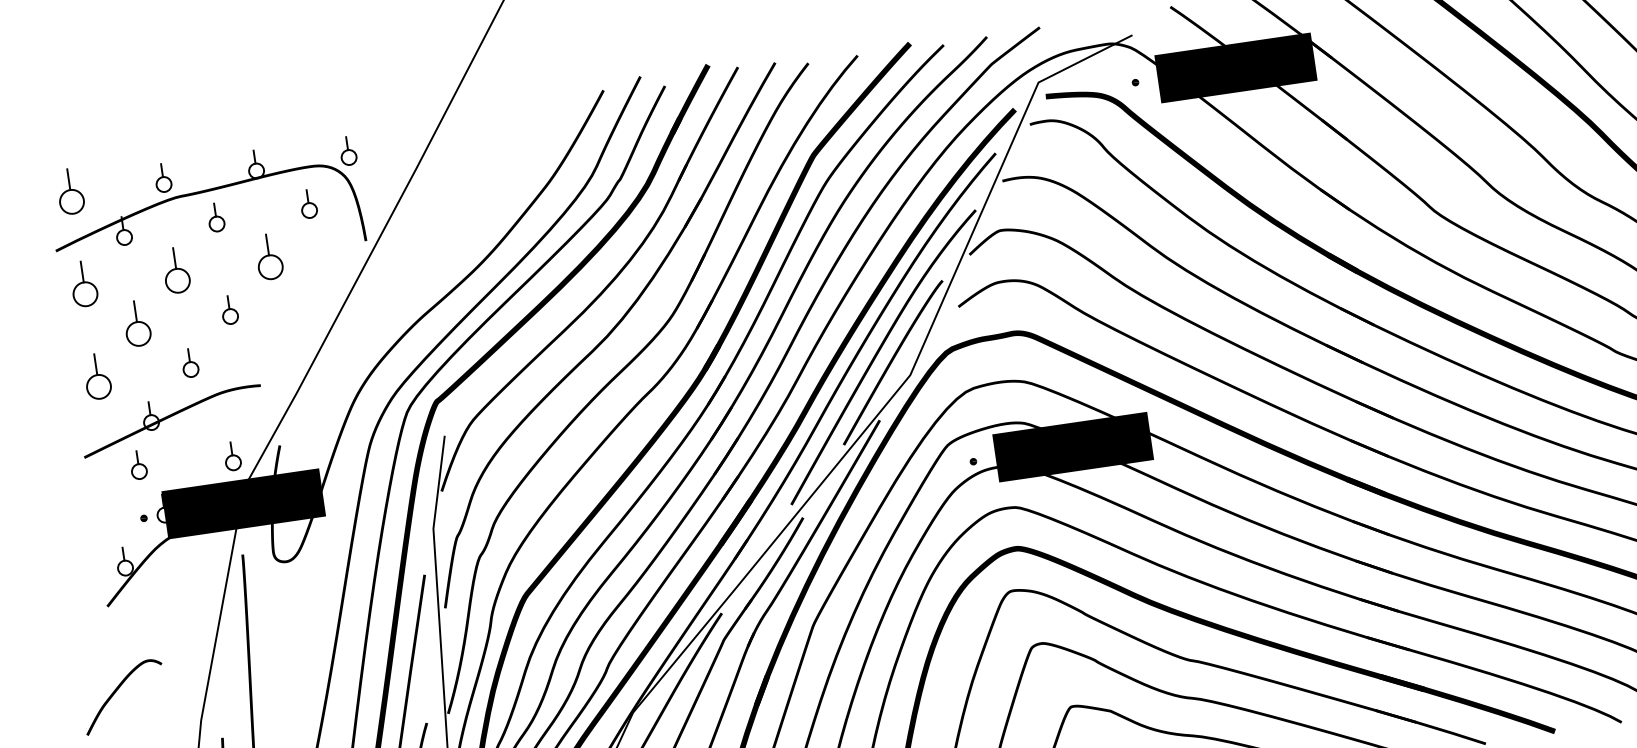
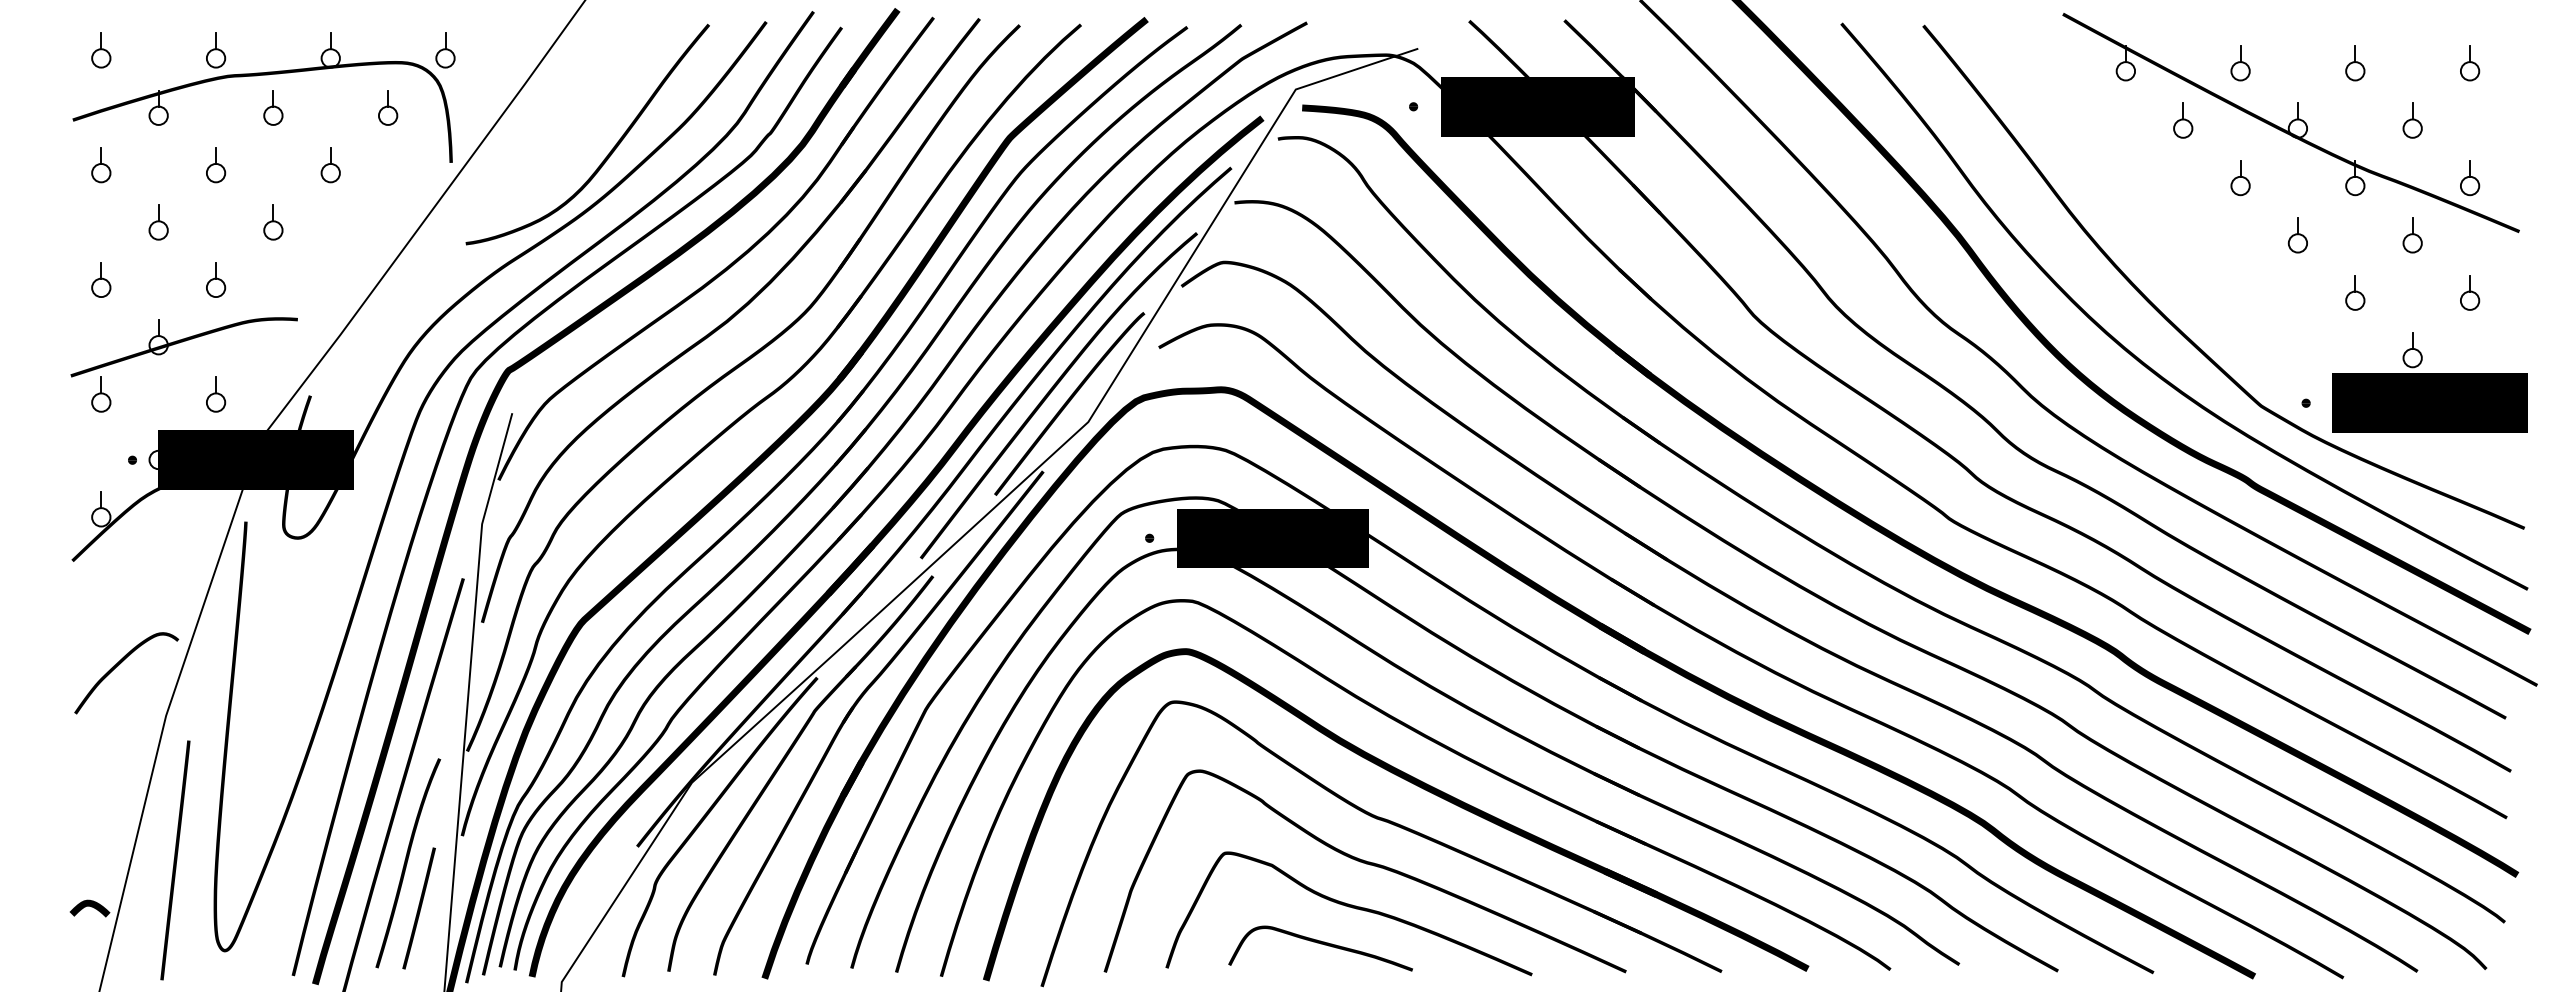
part: (70, 191) -> (101, 50), size x0.62
curve: (493, 212) -> (610, 150), added
part: (268, 257) -> (330, 165), size x0.62
part: (177, 270) -> (216, 165), size x0.62
part: (84, 284) -> (101, 165), size x0.62
part: (136, 323) -> (158, 222), size x0.62
part: (97, 376) -> (101, 279), size x0.62
part: (232, 456) -> (216, 394), moved
part: (138, 465) -> (101, 394), moved
curve: (117, 691) -> (119, 665), moved

